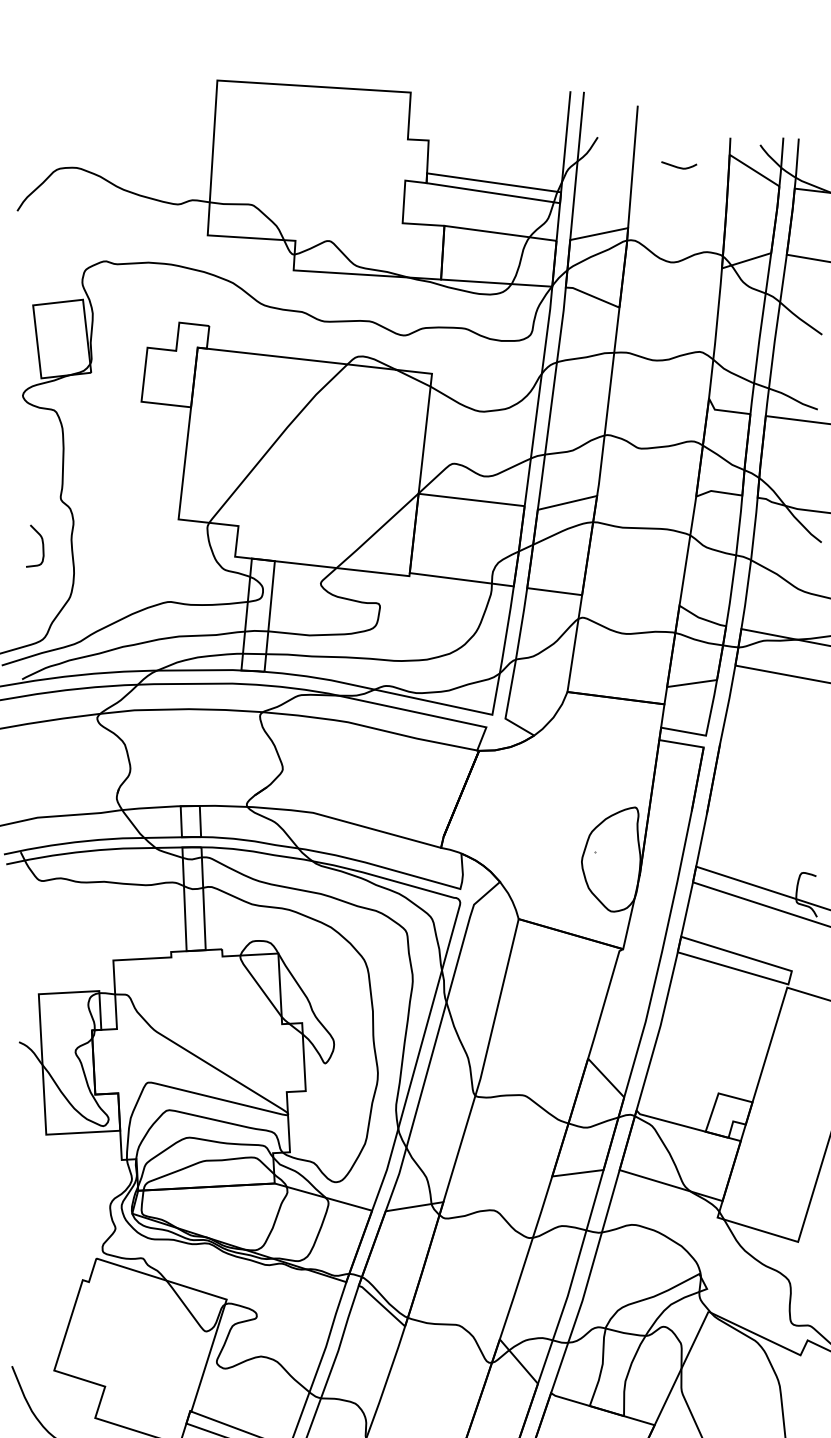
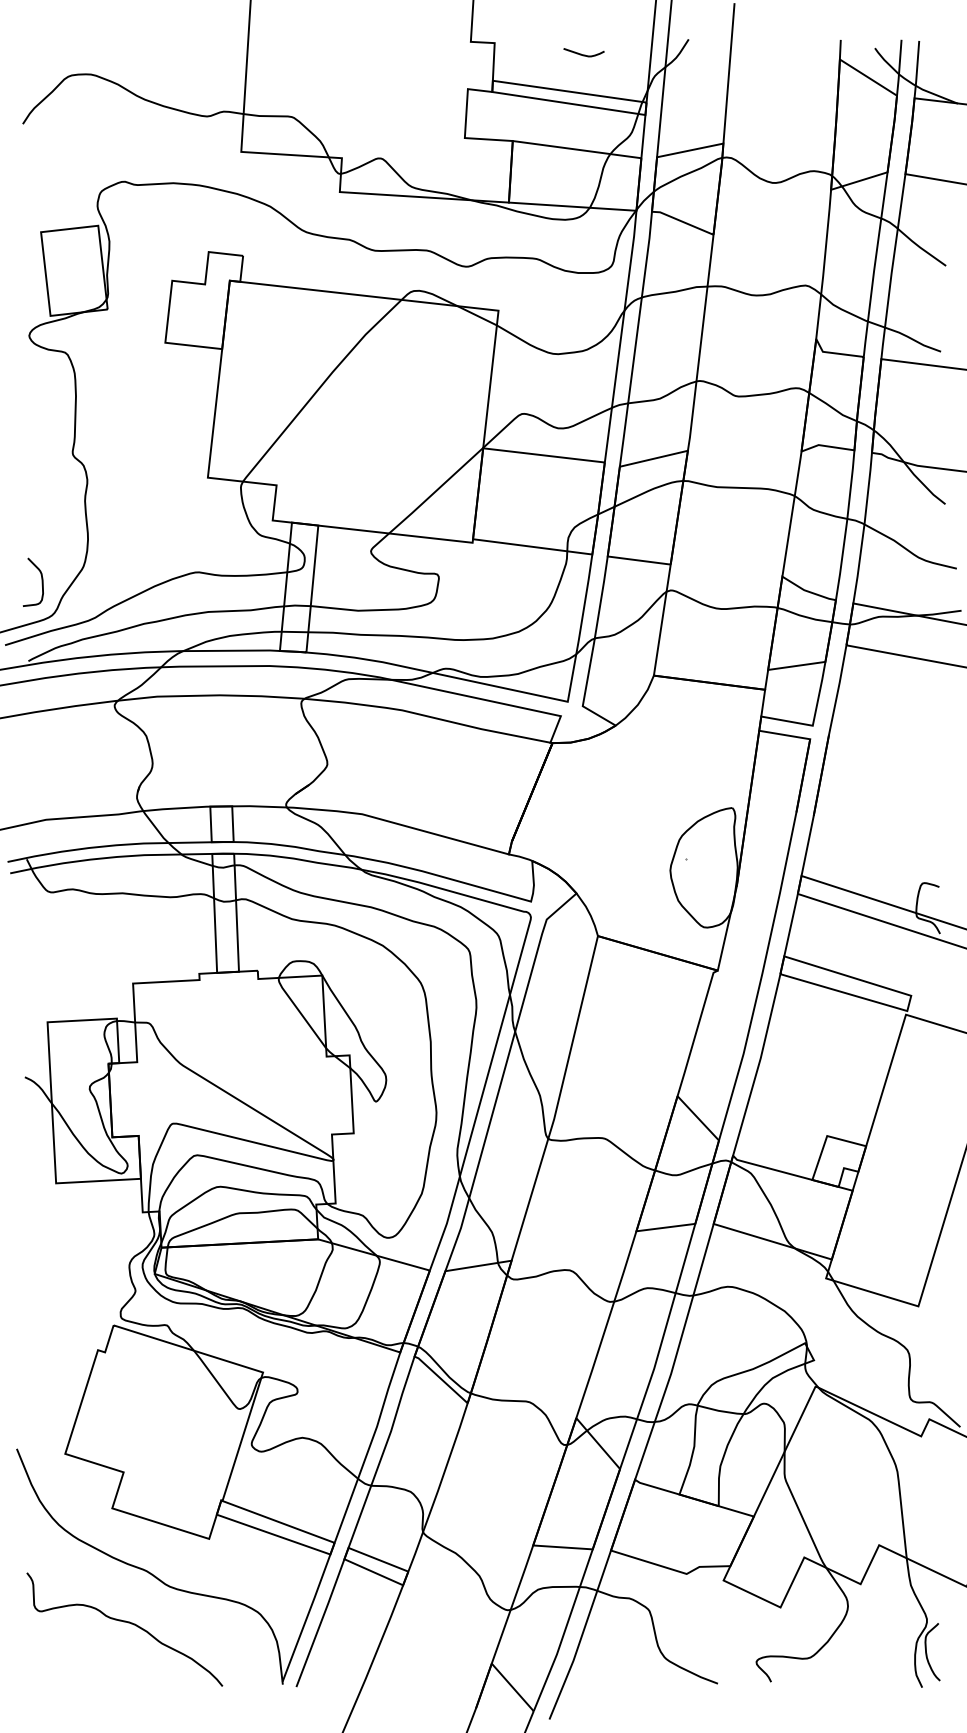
curve: (678, 167) -> (583, 54), moved
curve: (42, 545) -> (41, 581), moved

